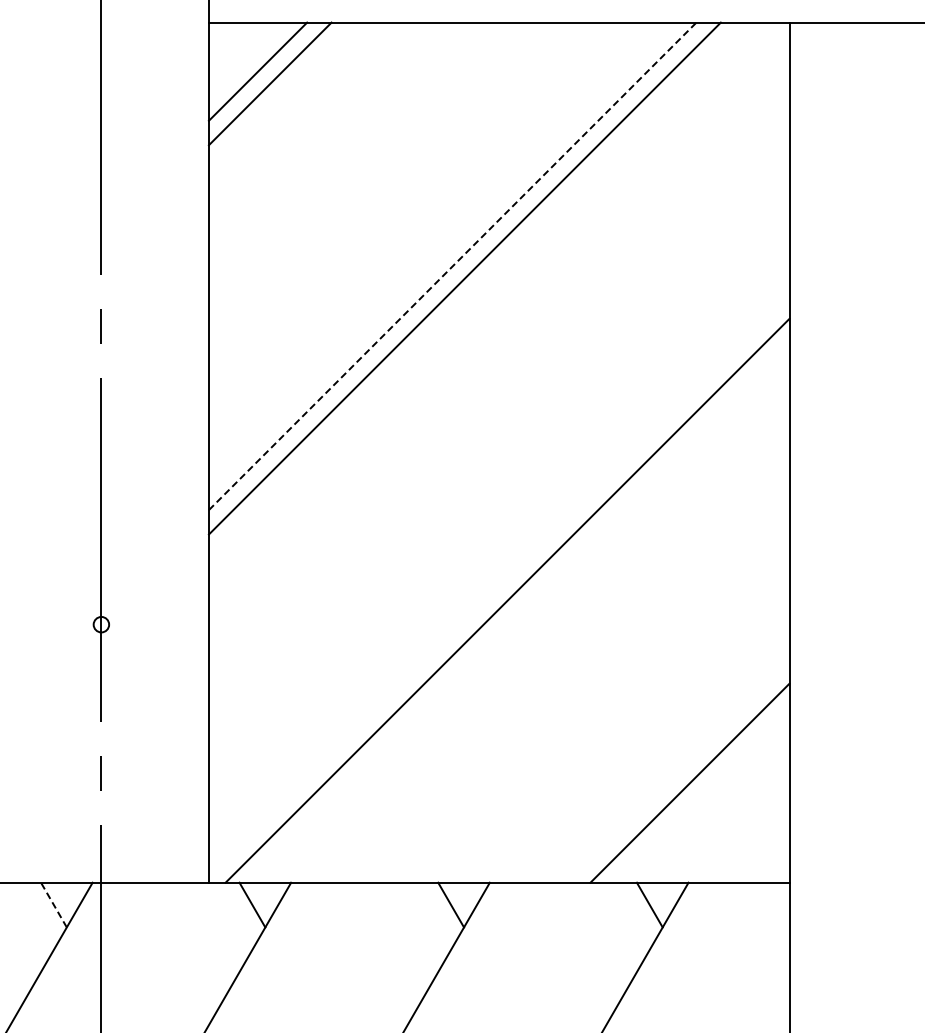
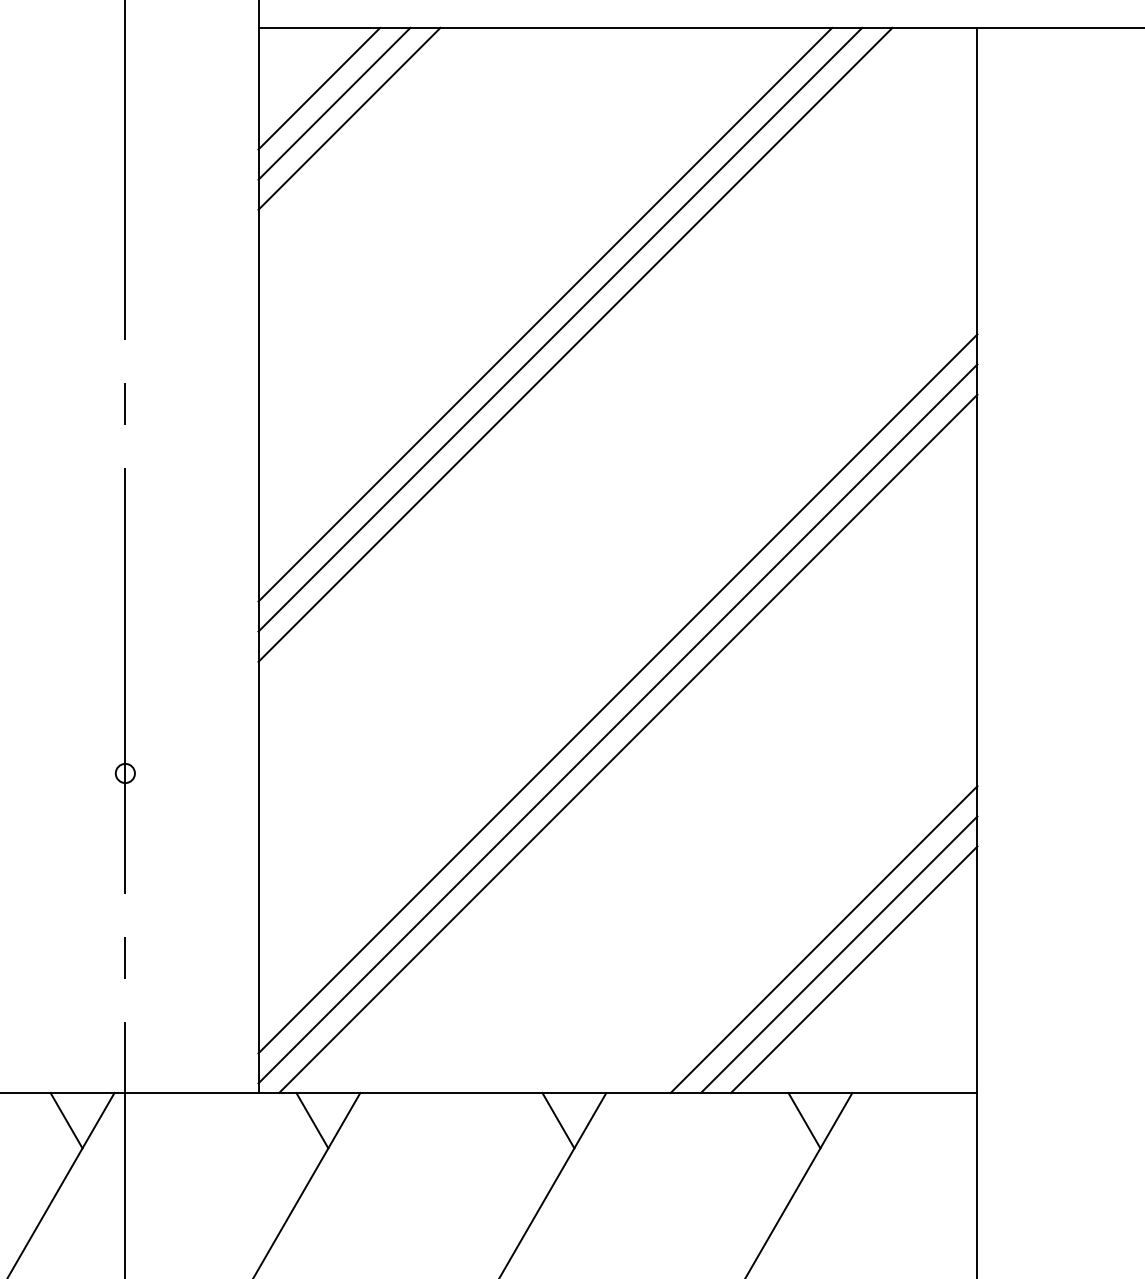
line: (281, 95) -> (348, 118), added
line: (440, 253) -> (545, 313), added
line: (452, 266) -> (560, 329), dashed -> solid
line: (498, 560) -> (617, 693), added
line: (498, 584) -> (617, 723), added
line: (665, 758) -> (823, 939), added
line: (677, 770) -> (838, 954), added
line: (53, 905) -> (66, 1121), dashed -> solid

